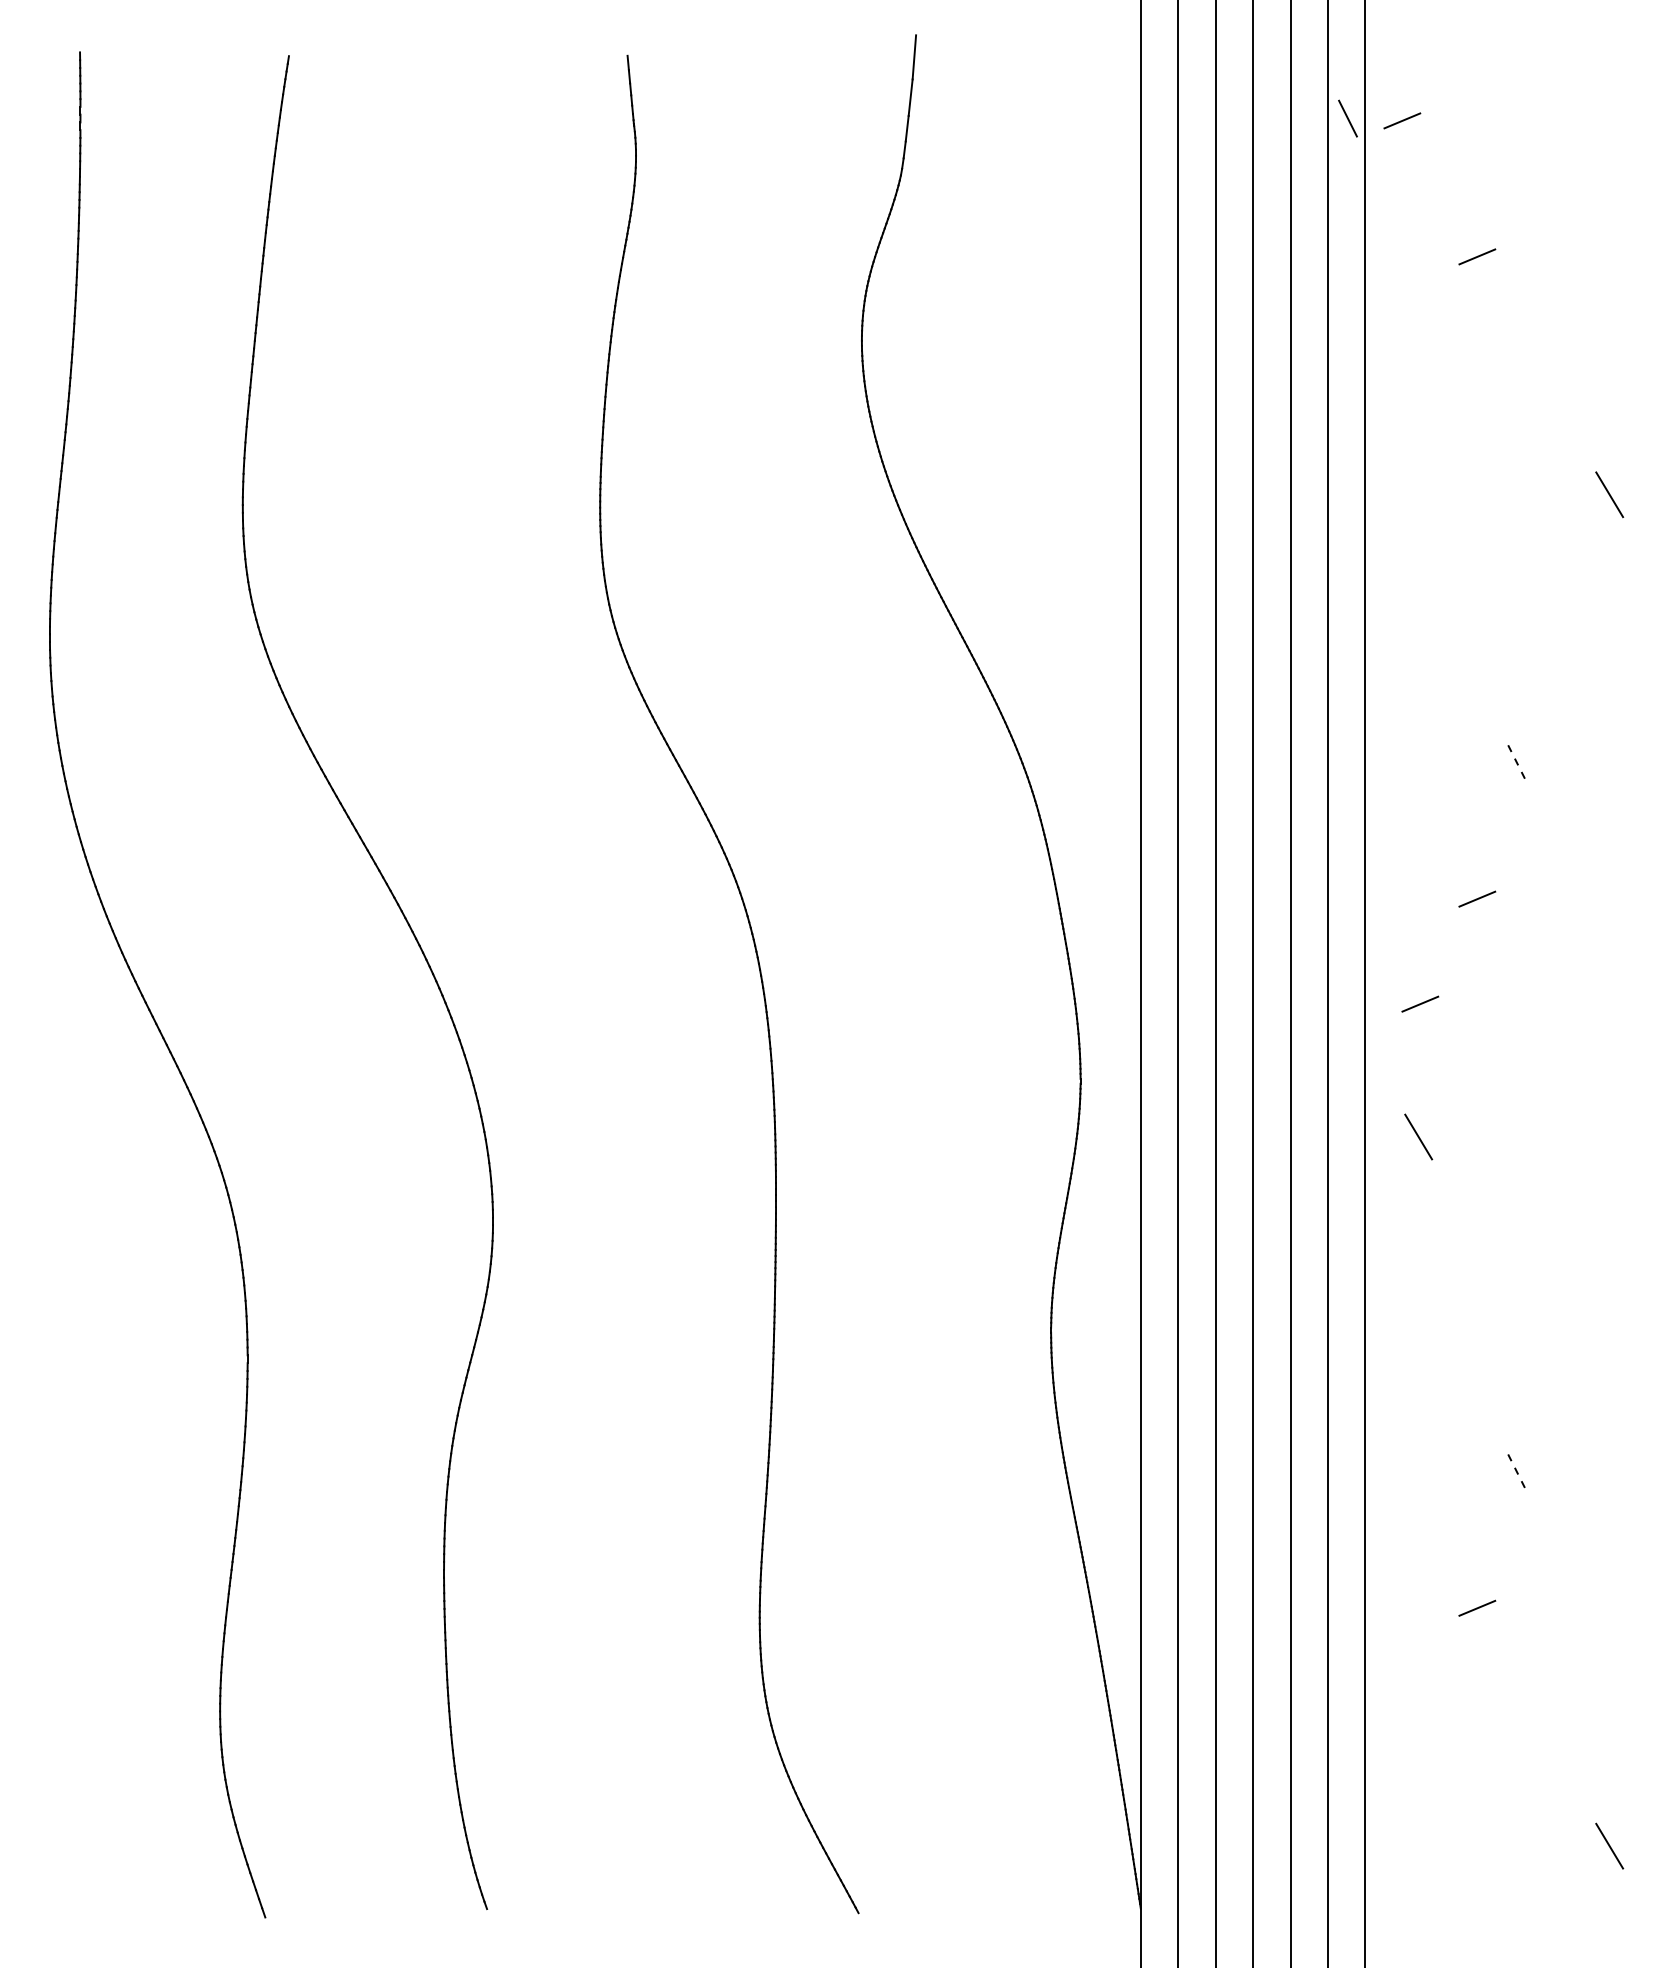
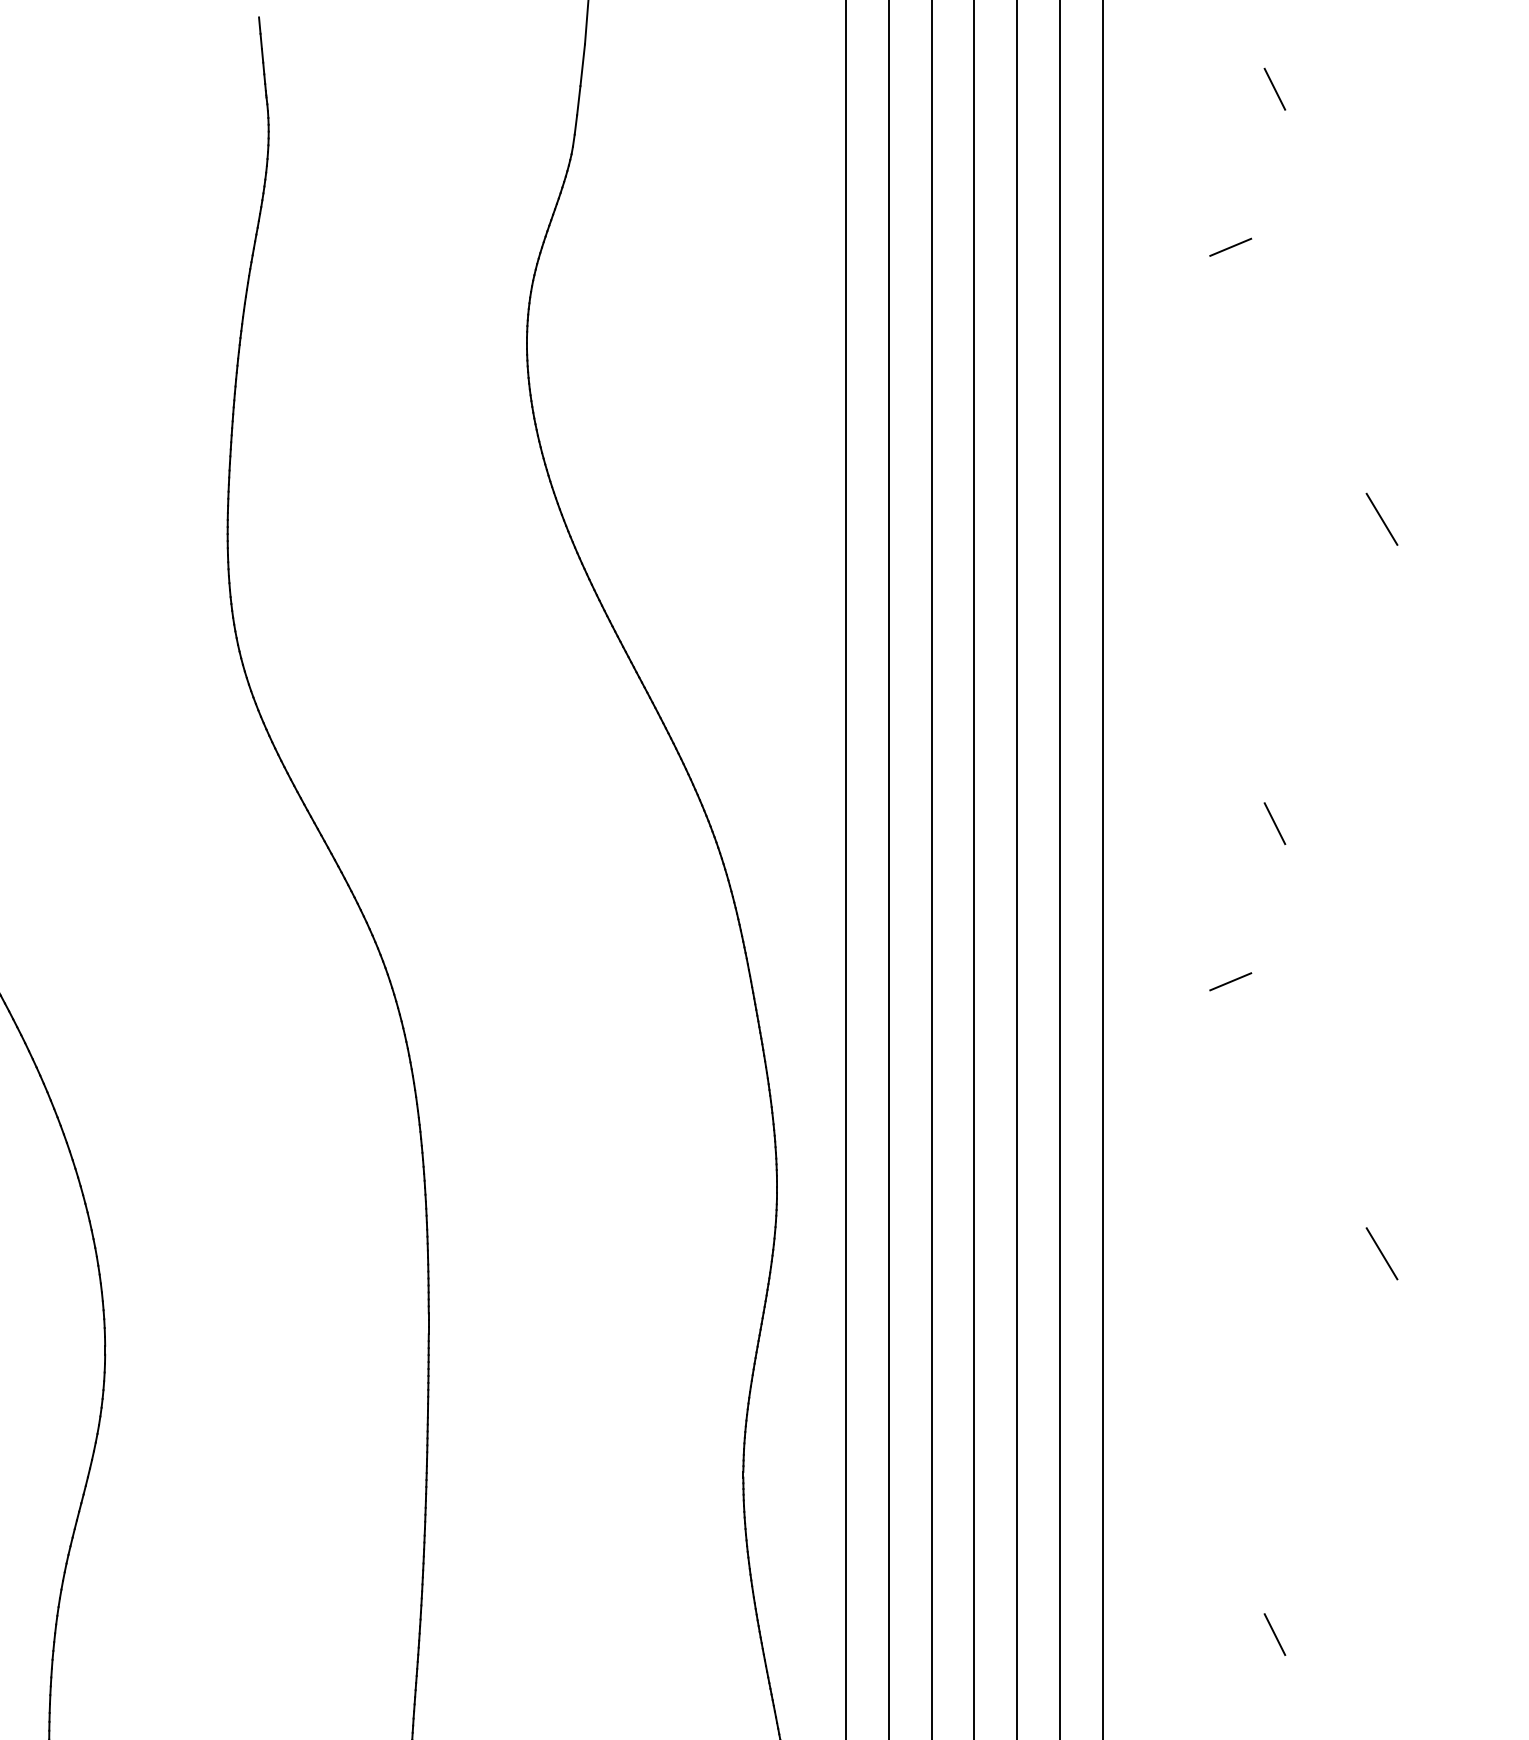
line: (1347, 118) -> (1274, 89), moved
line: (1402, 120) -> (1145, 91), removed
line: (1516, 760) -> (1275, 823), dashed -> solid
line: (1420, 1003) -> (1165, 1101), removed
line: (1418, 1136) -> (1381, 1253), moved
line: (1516, 1470) -> (1275, 1635), dashed -> solid

